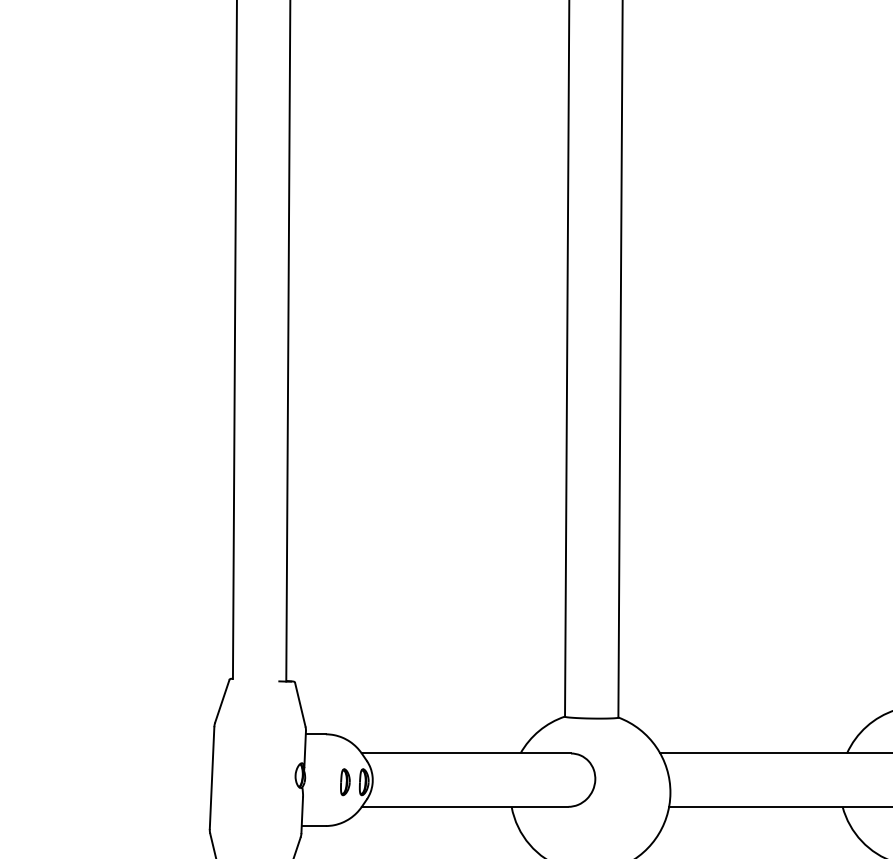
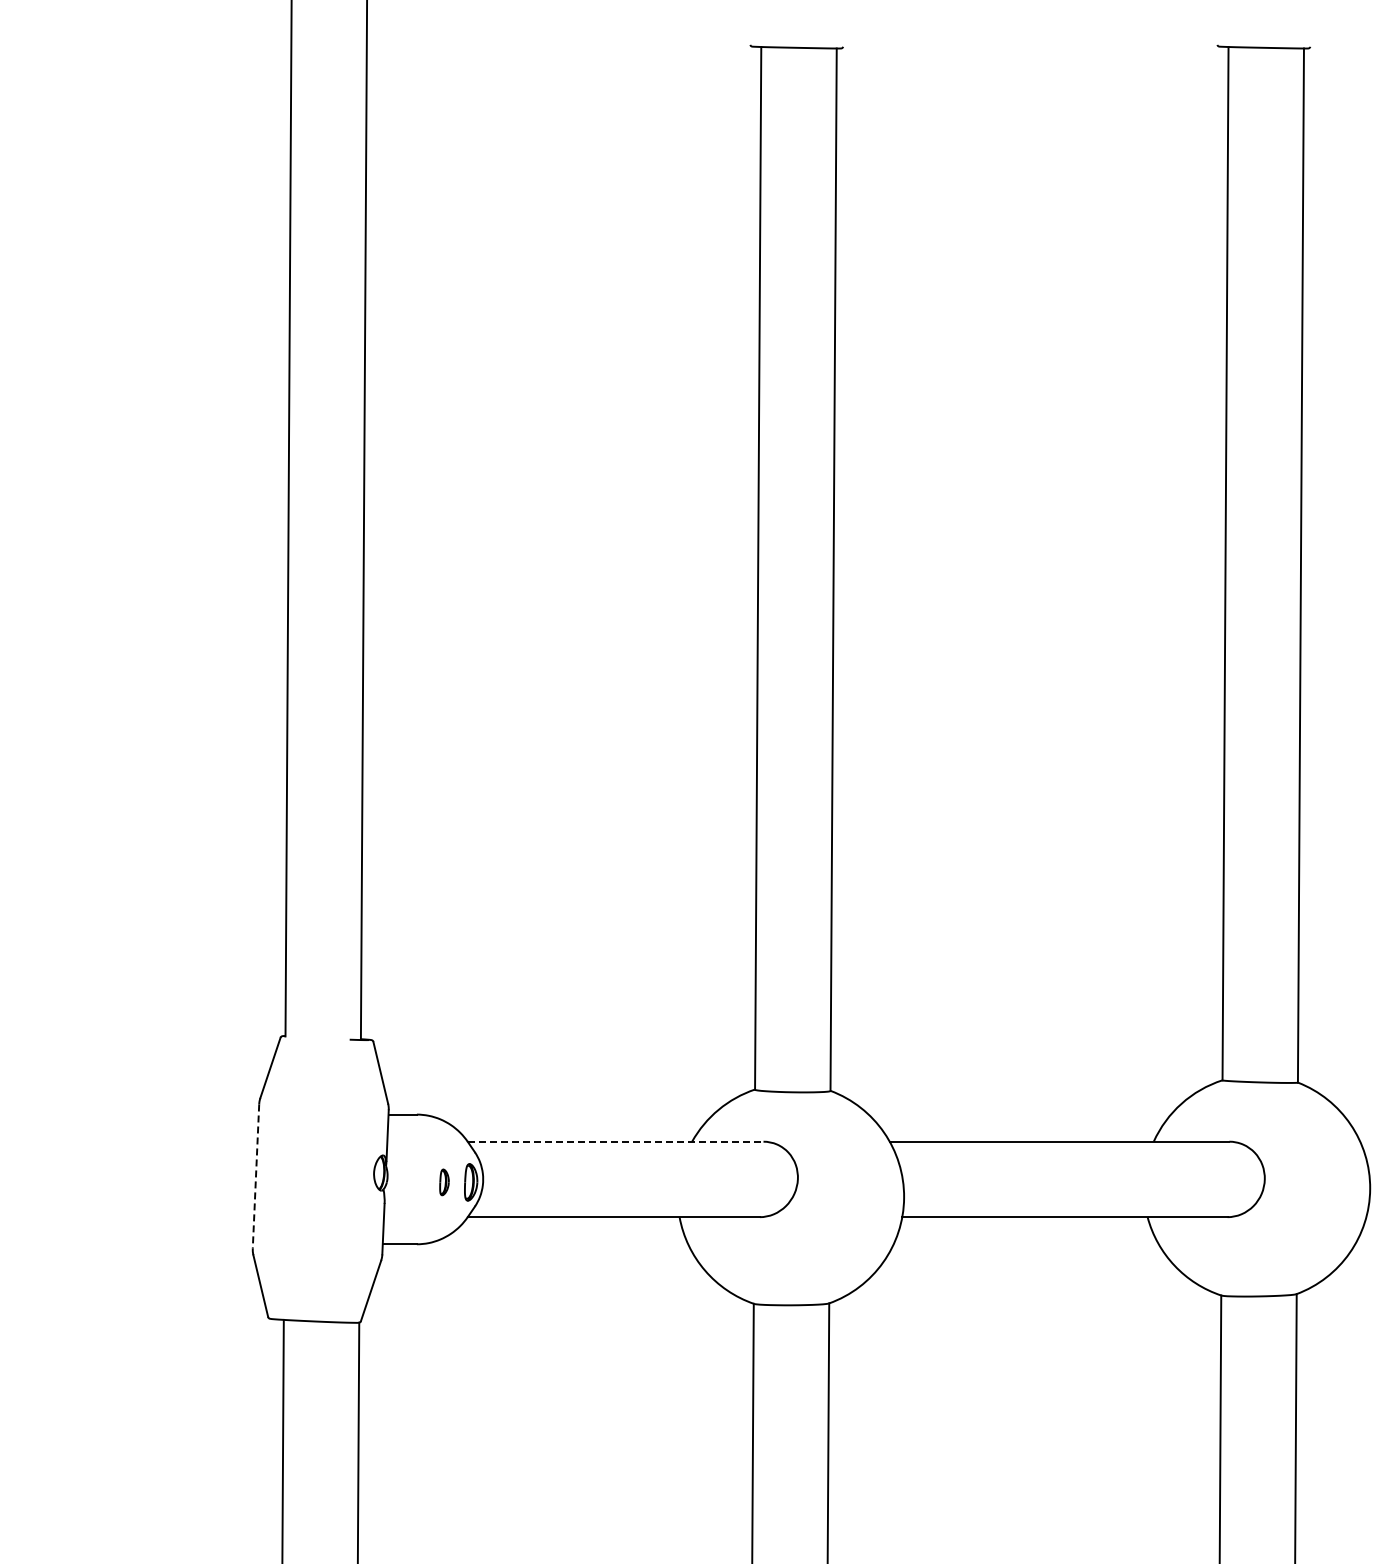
line: (466, 753) -> (615, 1141), solid -> dashed
line: (211, 778) -> (255, 1177), solid -> dashed
part: (345, 782) -> (444, 1182), size x0.7

